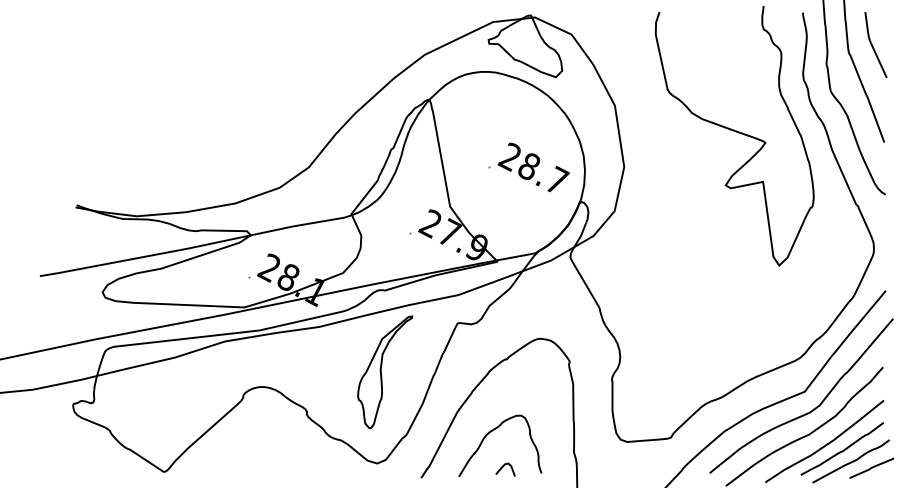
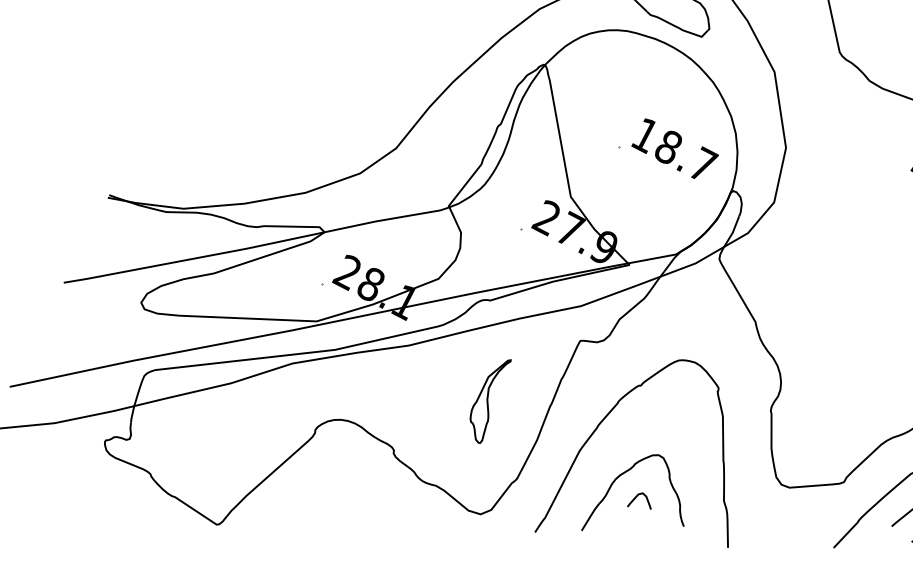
text: (508, 156) -> (642, 134), 28.7 -> 18.7
part: (385, 372) -> (490, 401), size x0.6
curve: (503, 467) -> (636, 498), moved

